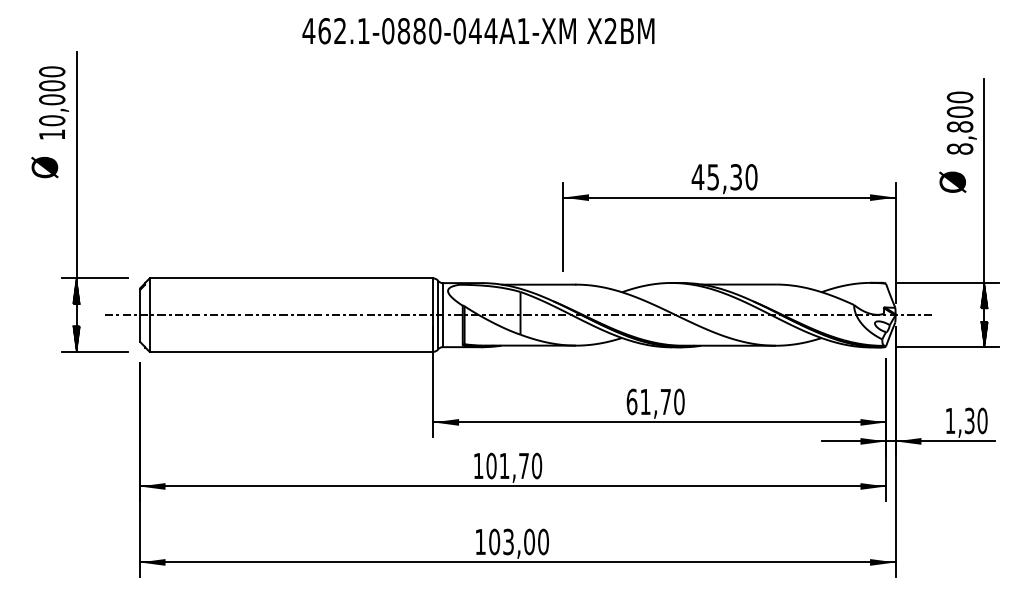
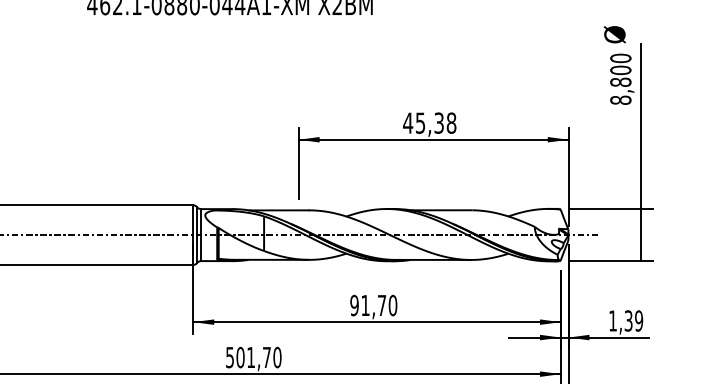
text: (751, 177) -> (451, 123), 45,30 -> 45,38
text: (952, 181) -> (614, 34), moved
hatch: (984, 295) -> (640, 219), removed
hatch: (984, 334) -> (640, 250), removed
text: (631, 401) -> (354, 305), 61,70 -> 91,70
text: (982, 421) -> (639, 321), 1,30 -> 1,39
text: (478, 466) -> (229, 357), 101,70 -> 501,70

